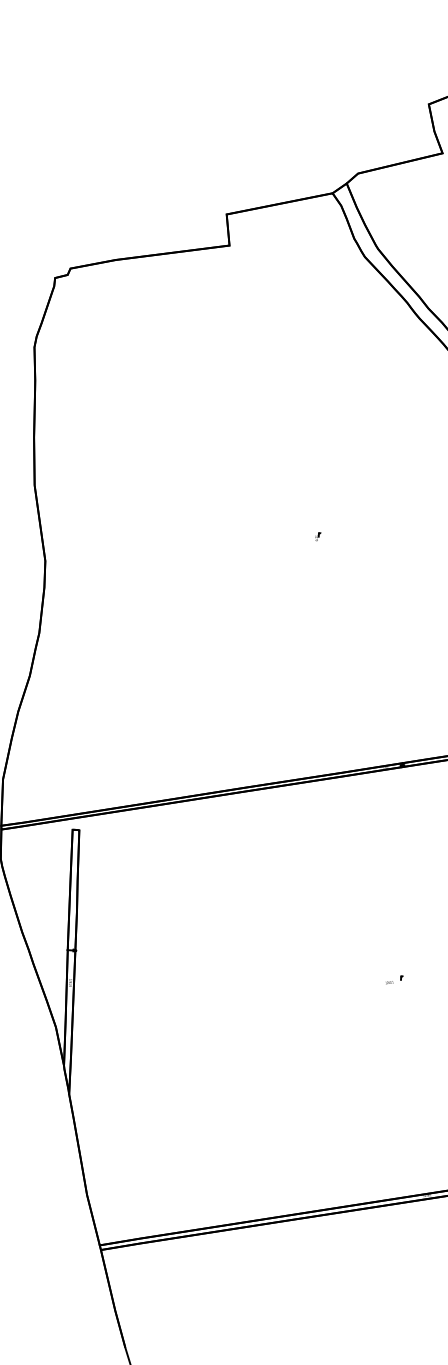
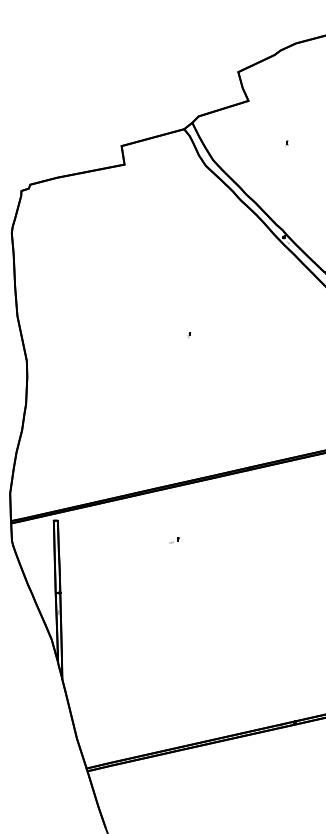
part: (394, 979) -> (174, 540), moved

